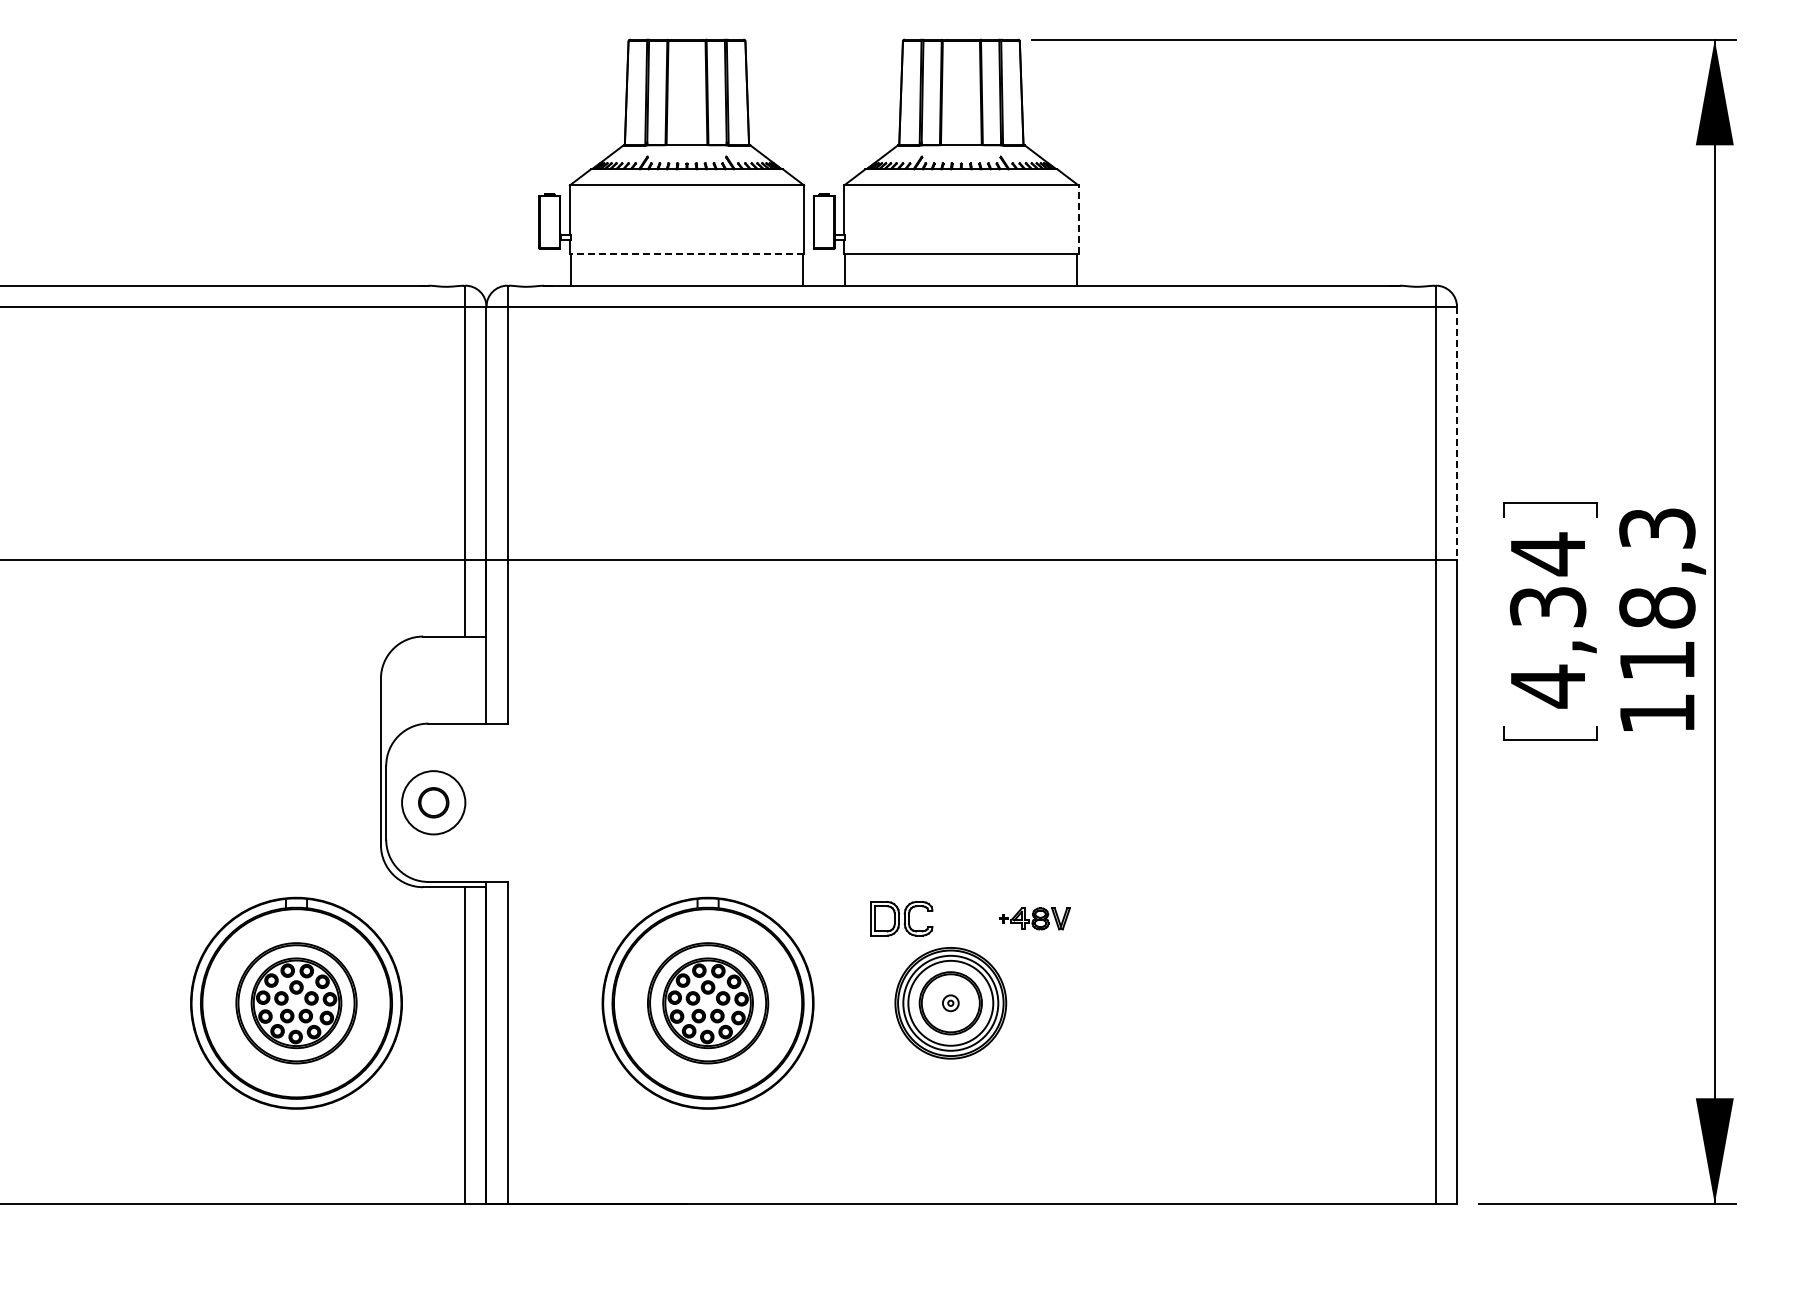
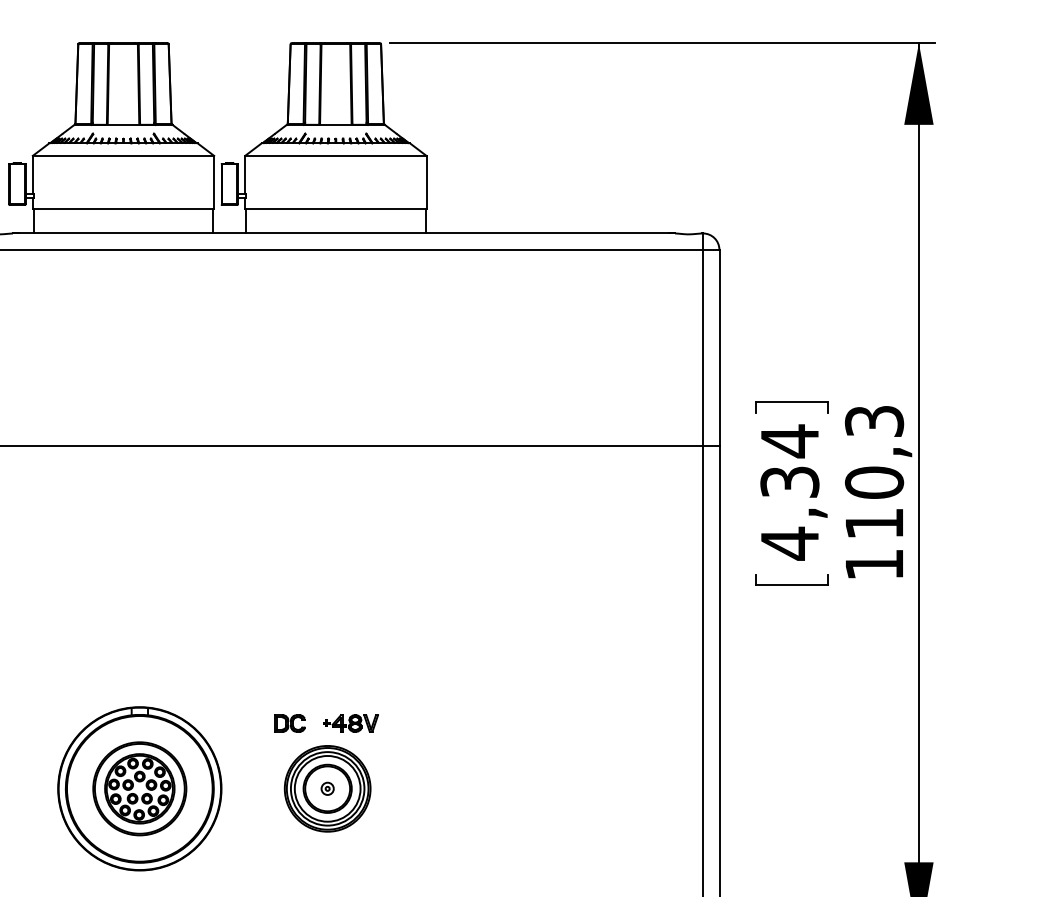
line: (1078, 219) -> (426, 182), dashed -> solid
line: (686, 254) -> (123, 209), dashed -> solid
line: (1457, 433) -> (719, 347), dashed -> solid
text: (1657, 607) -> (874, 482), 118,3 -> 110,3
part: (901, 918) -> (289, 723), size x0.62
part: (1034, 918) -> (350, 723), moved

